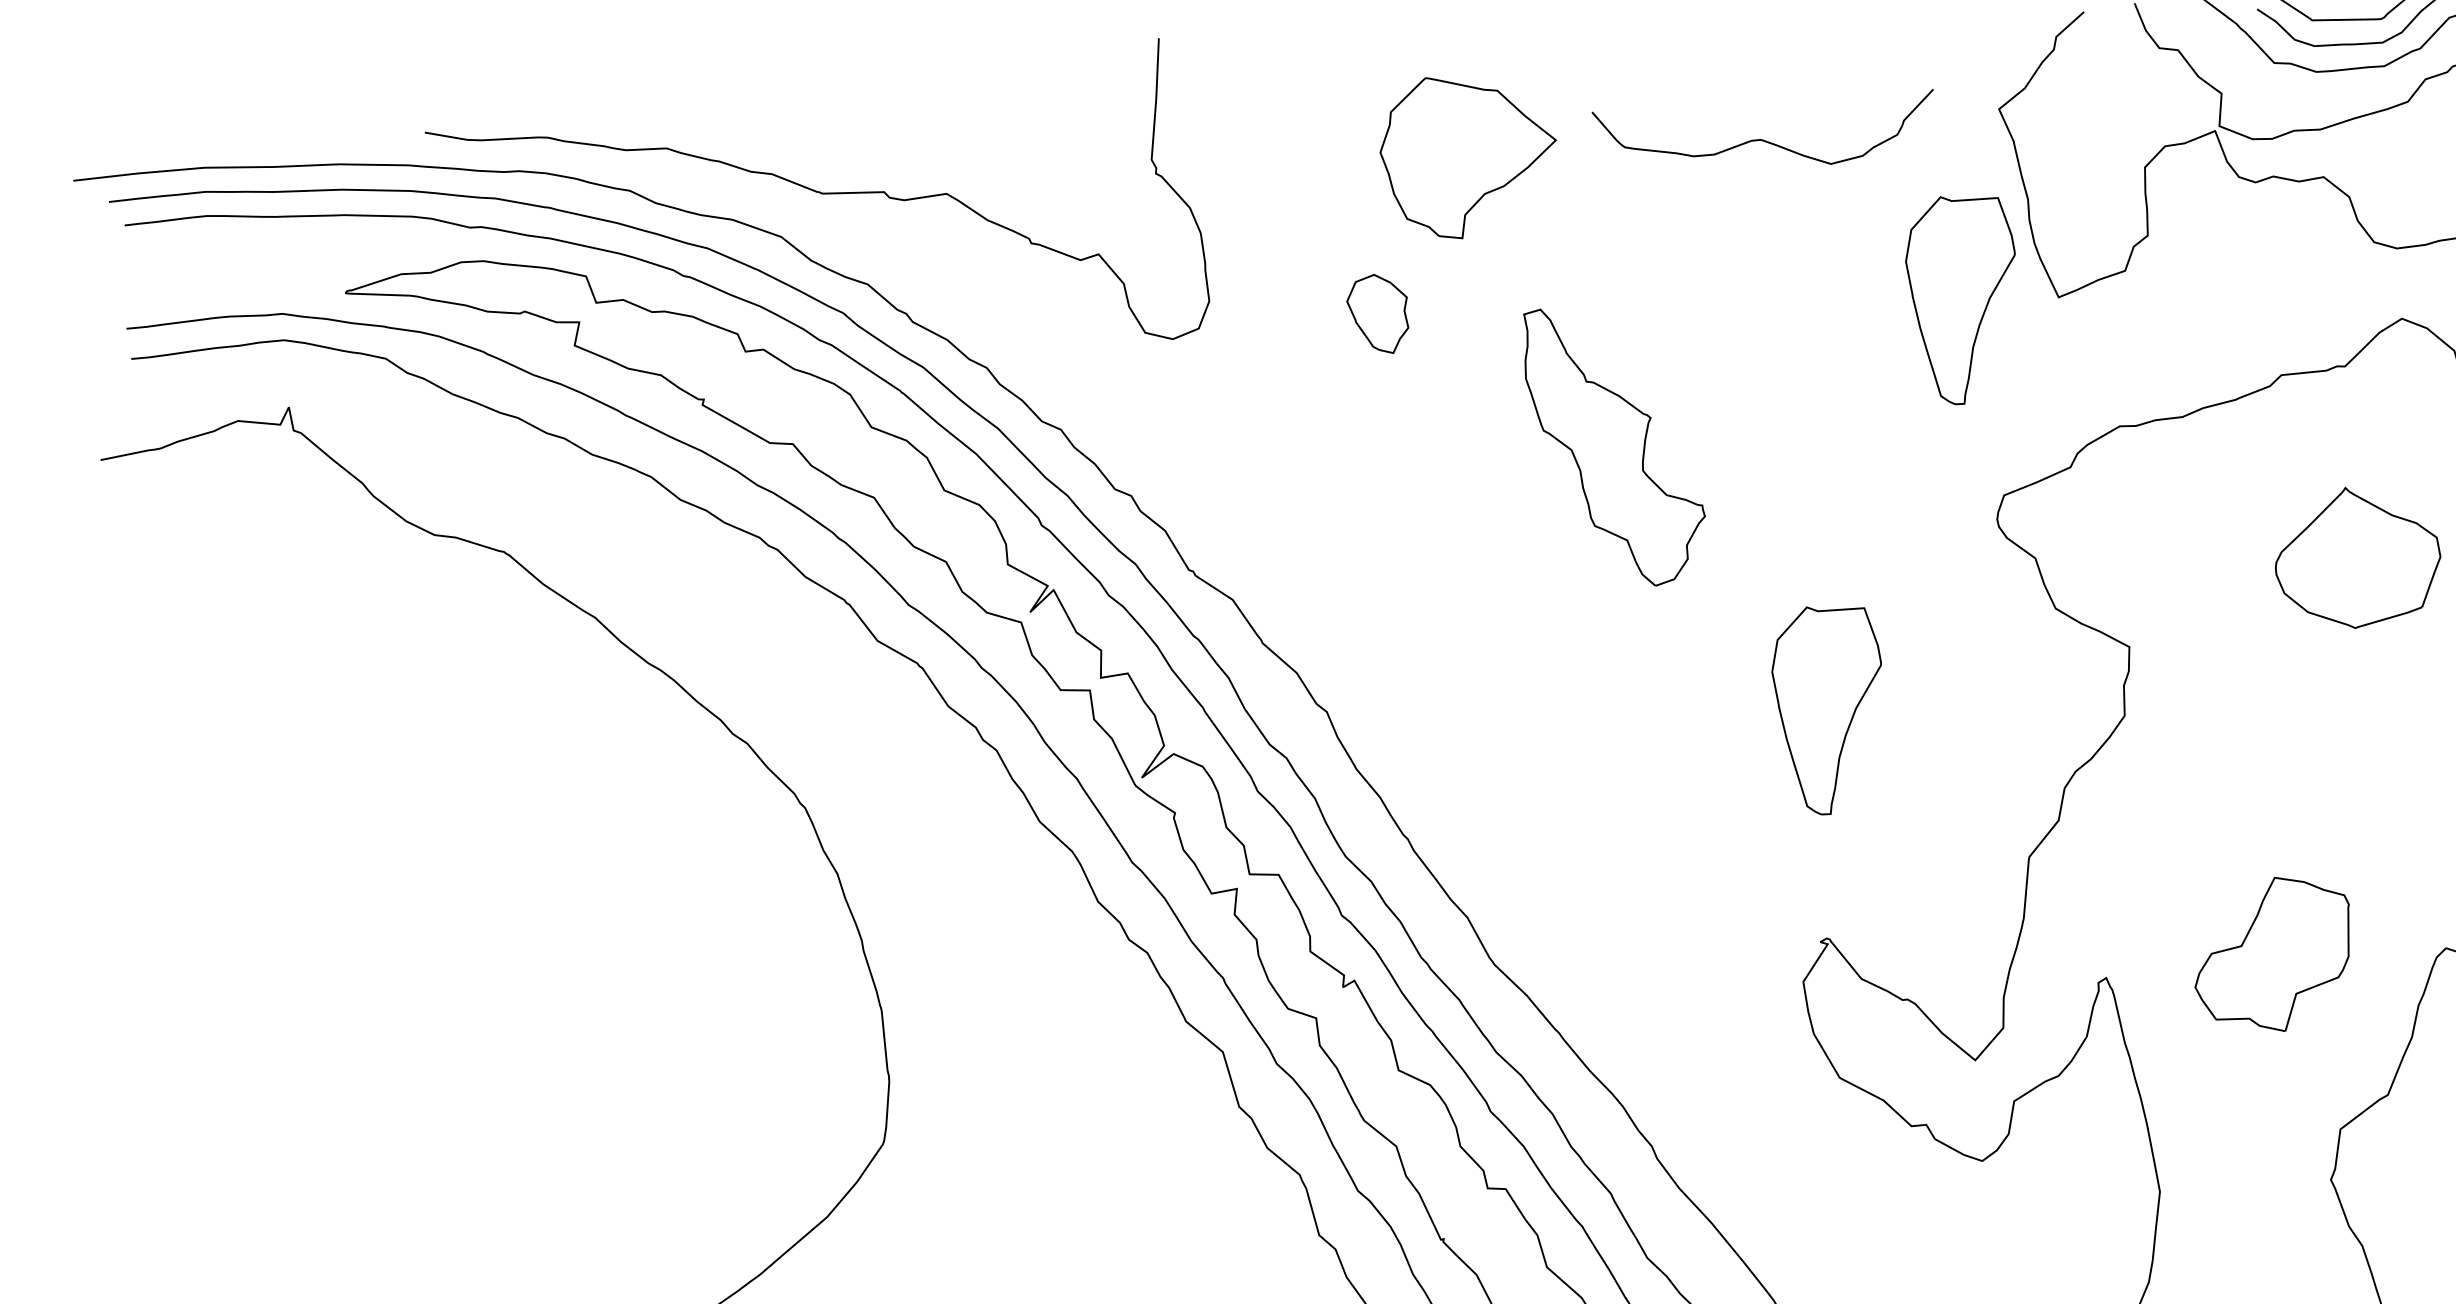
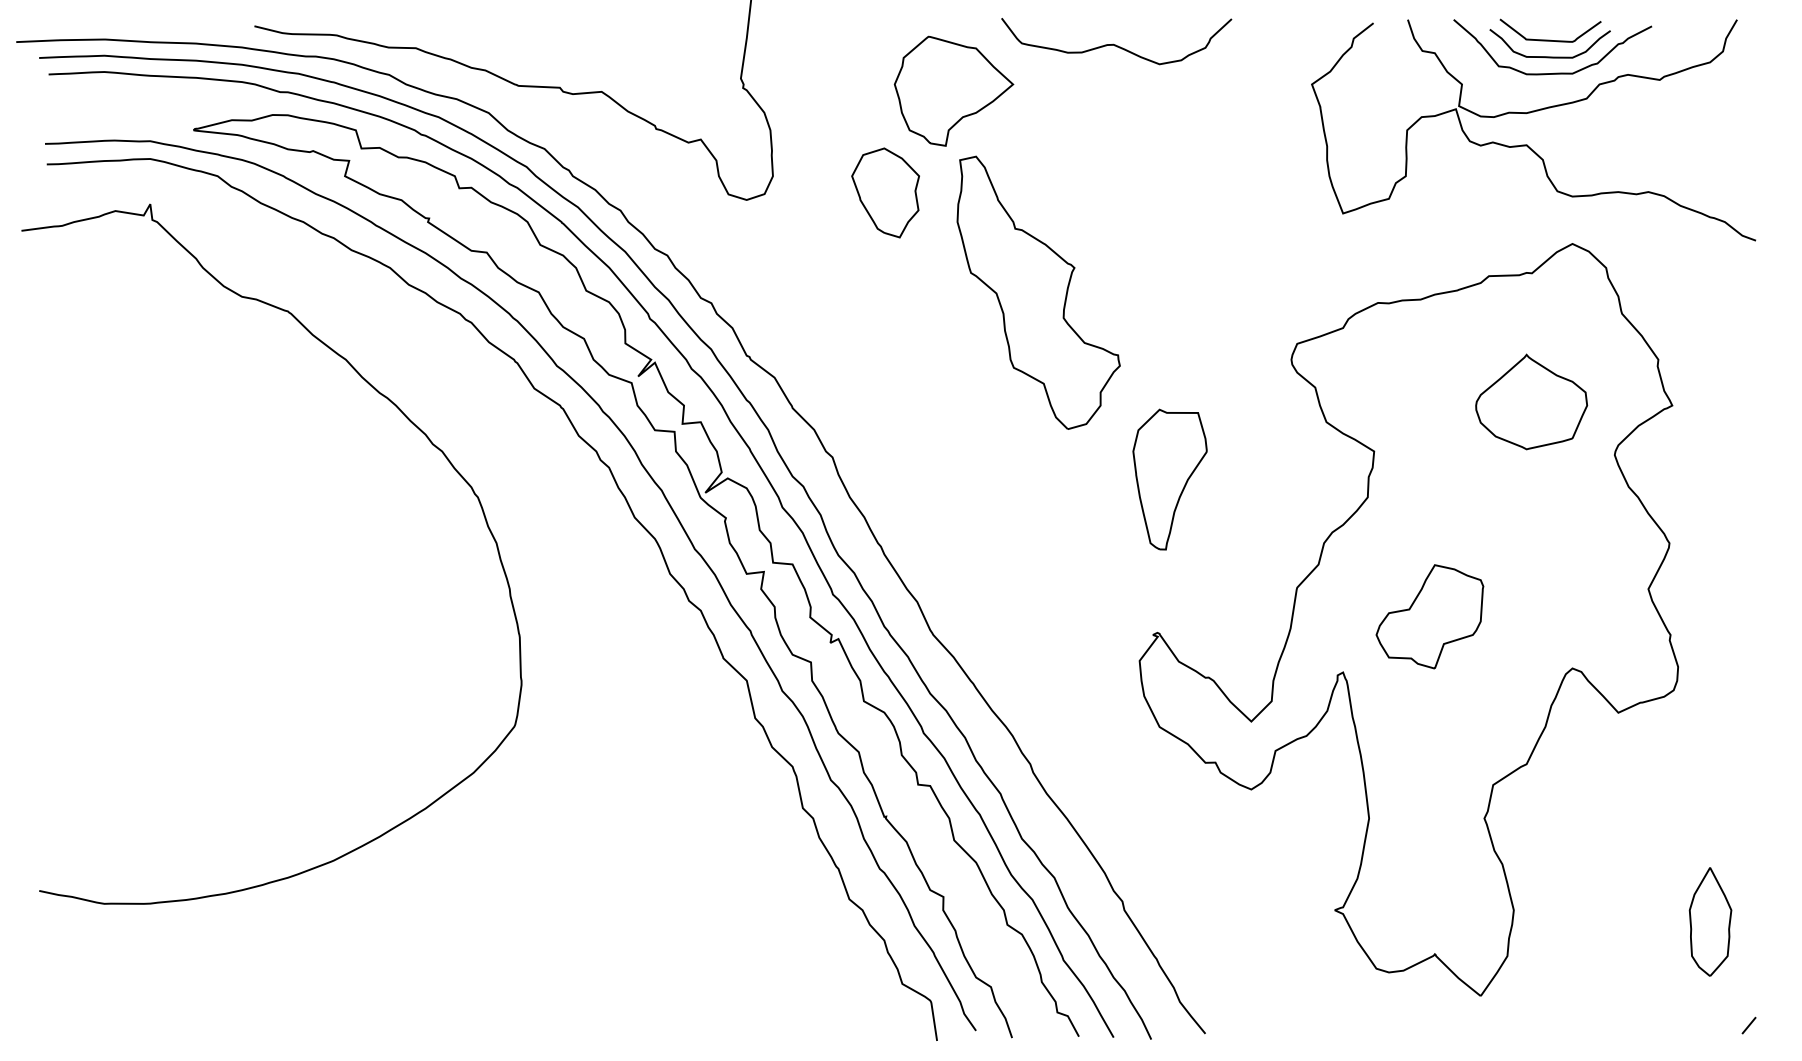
curve: (1763, 139) -> (1115, 44), moved
part: (1962, 299) -> (1278, 210), removed
part: (1377, 313) -> (885, 192), size x1.67
part: (1615, 446) -> (1038, 292), size x1.43
part: (2272, 954) -> (1429, 616), moved

